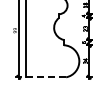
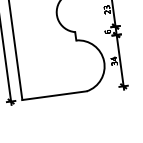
line: (45, 77) -> (53, 96), dashed -> solid

